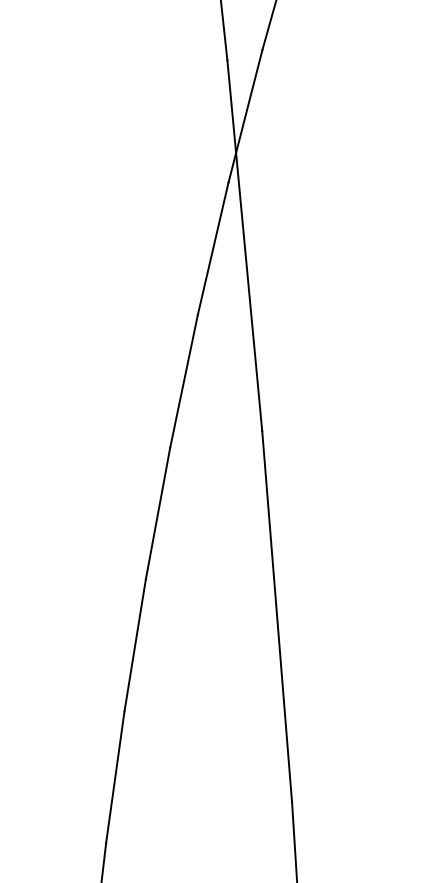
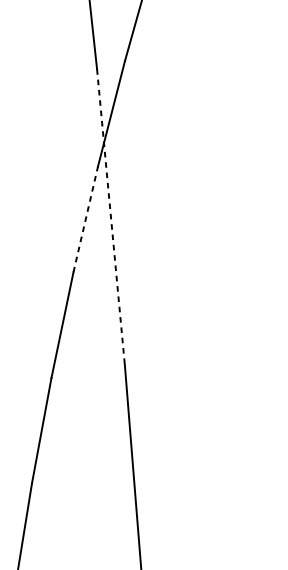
line: (244, 246) -> (110, 217), solid -> dashed
line: (213, 248) -> (85, 219), solid -> dashed

